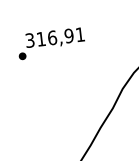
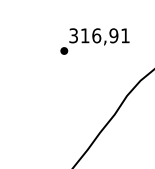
text: (50, 43) -> (94, 41), moved

